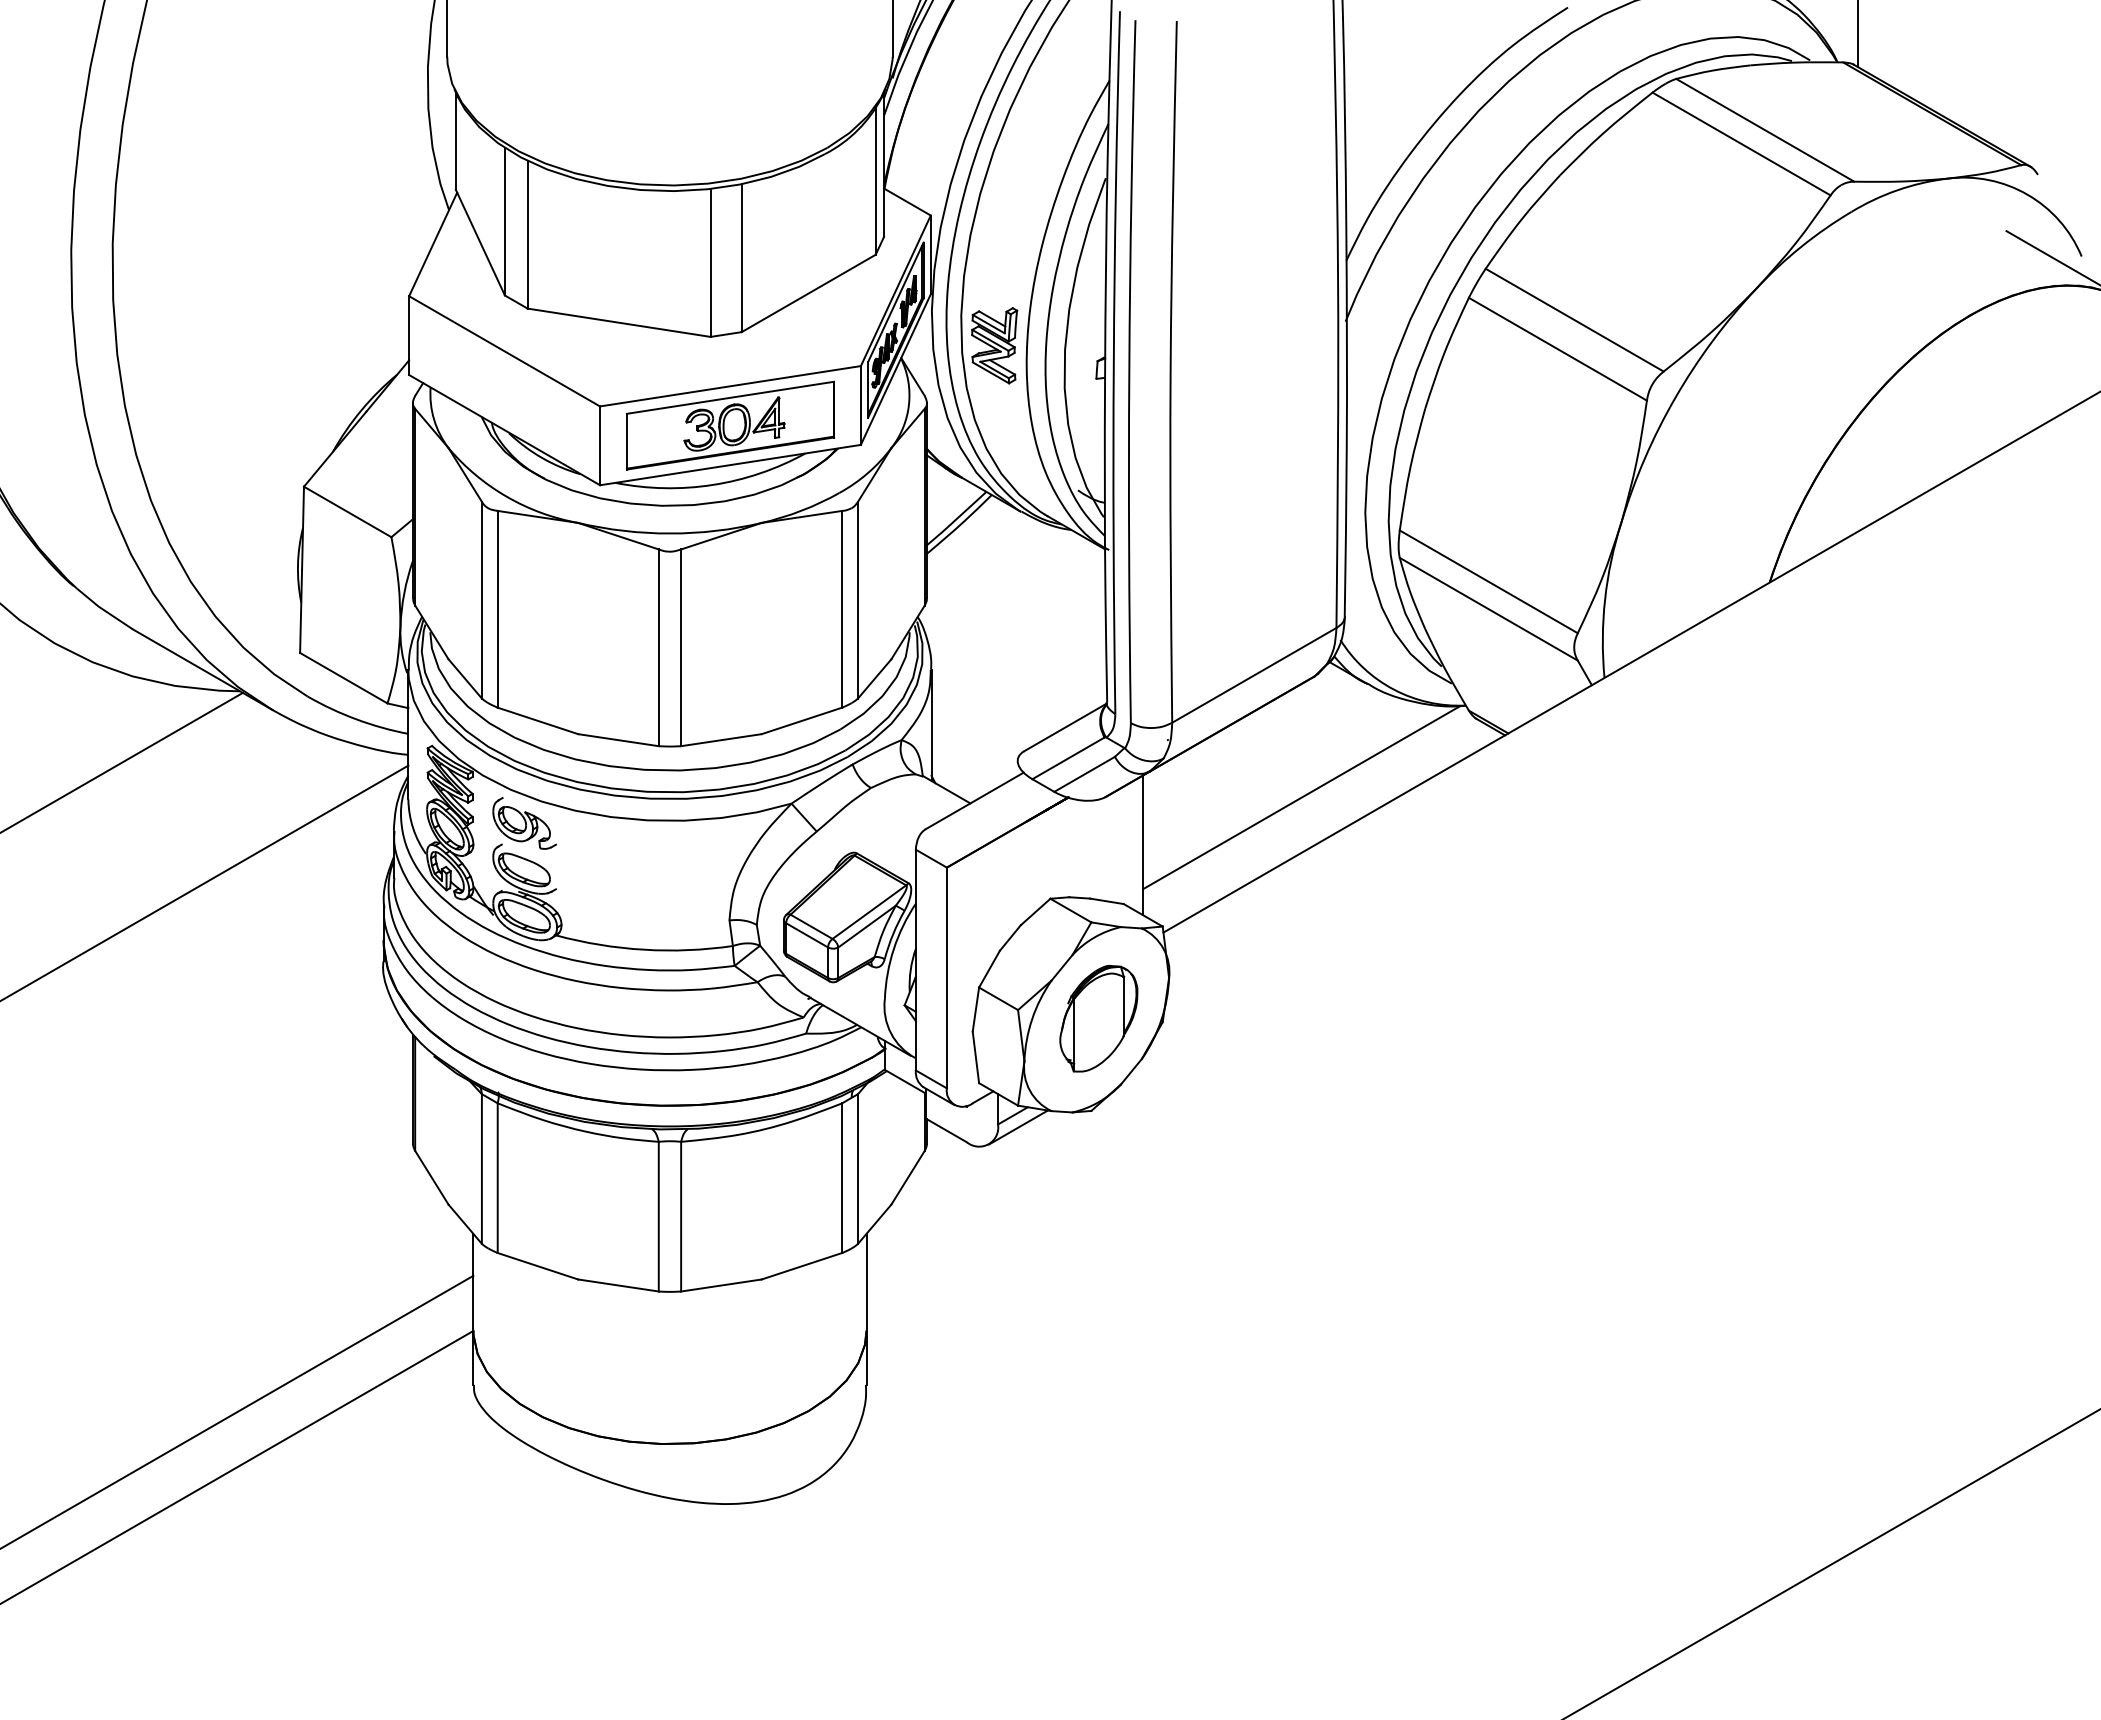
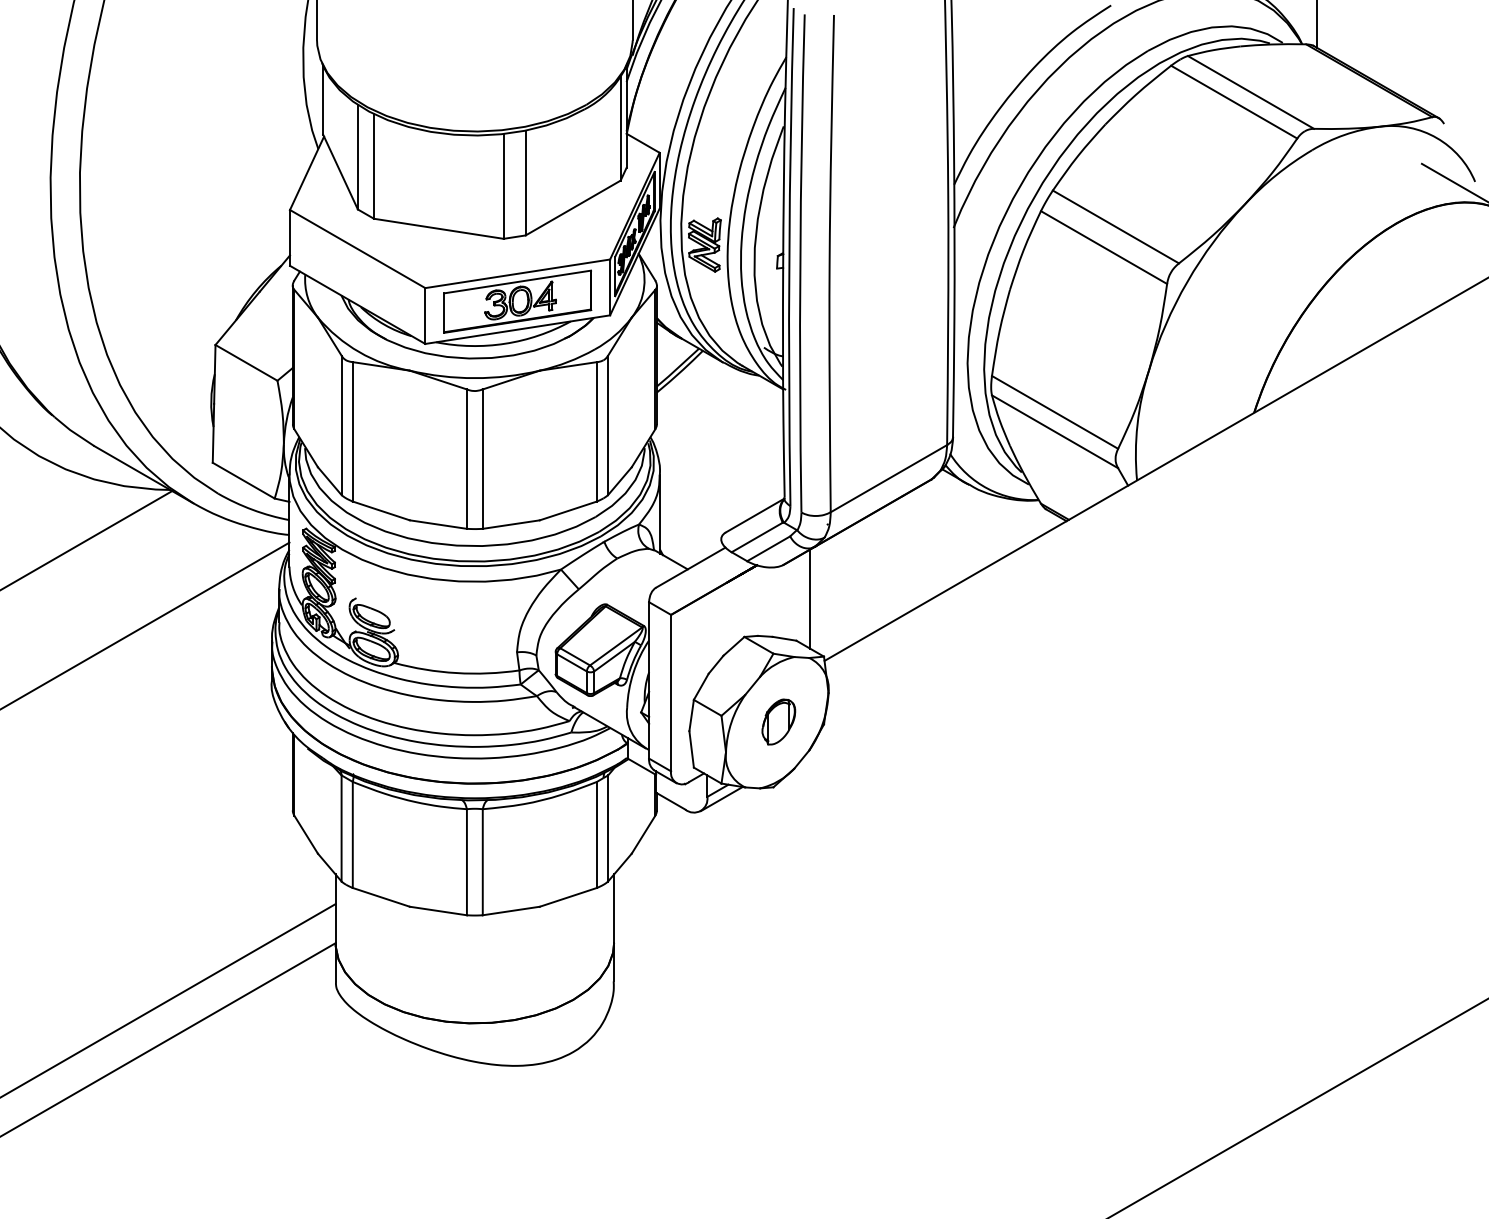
line: (1301, 797) -> (922, 565), removed
part: (524, 823) -> (371, 583), removed
part: (1098, 1018) -> (778, 721), size x0.6

